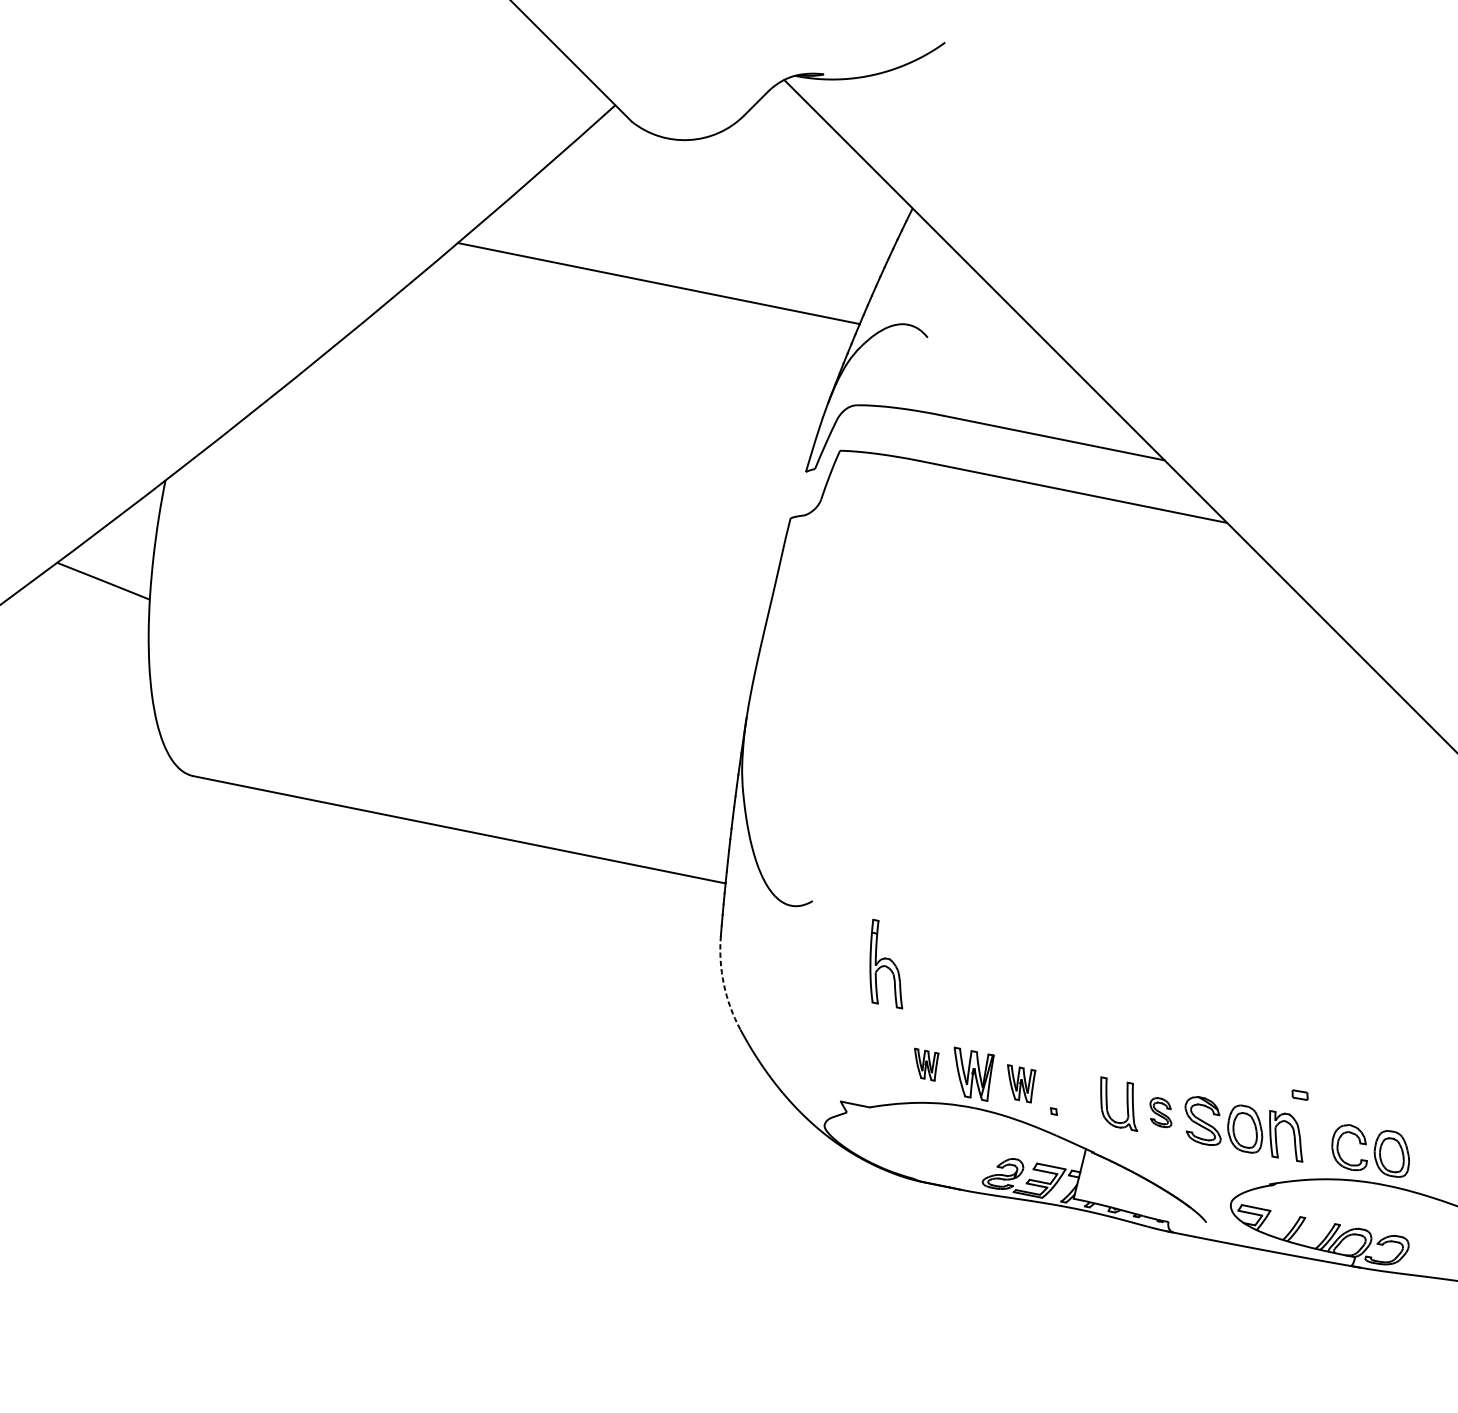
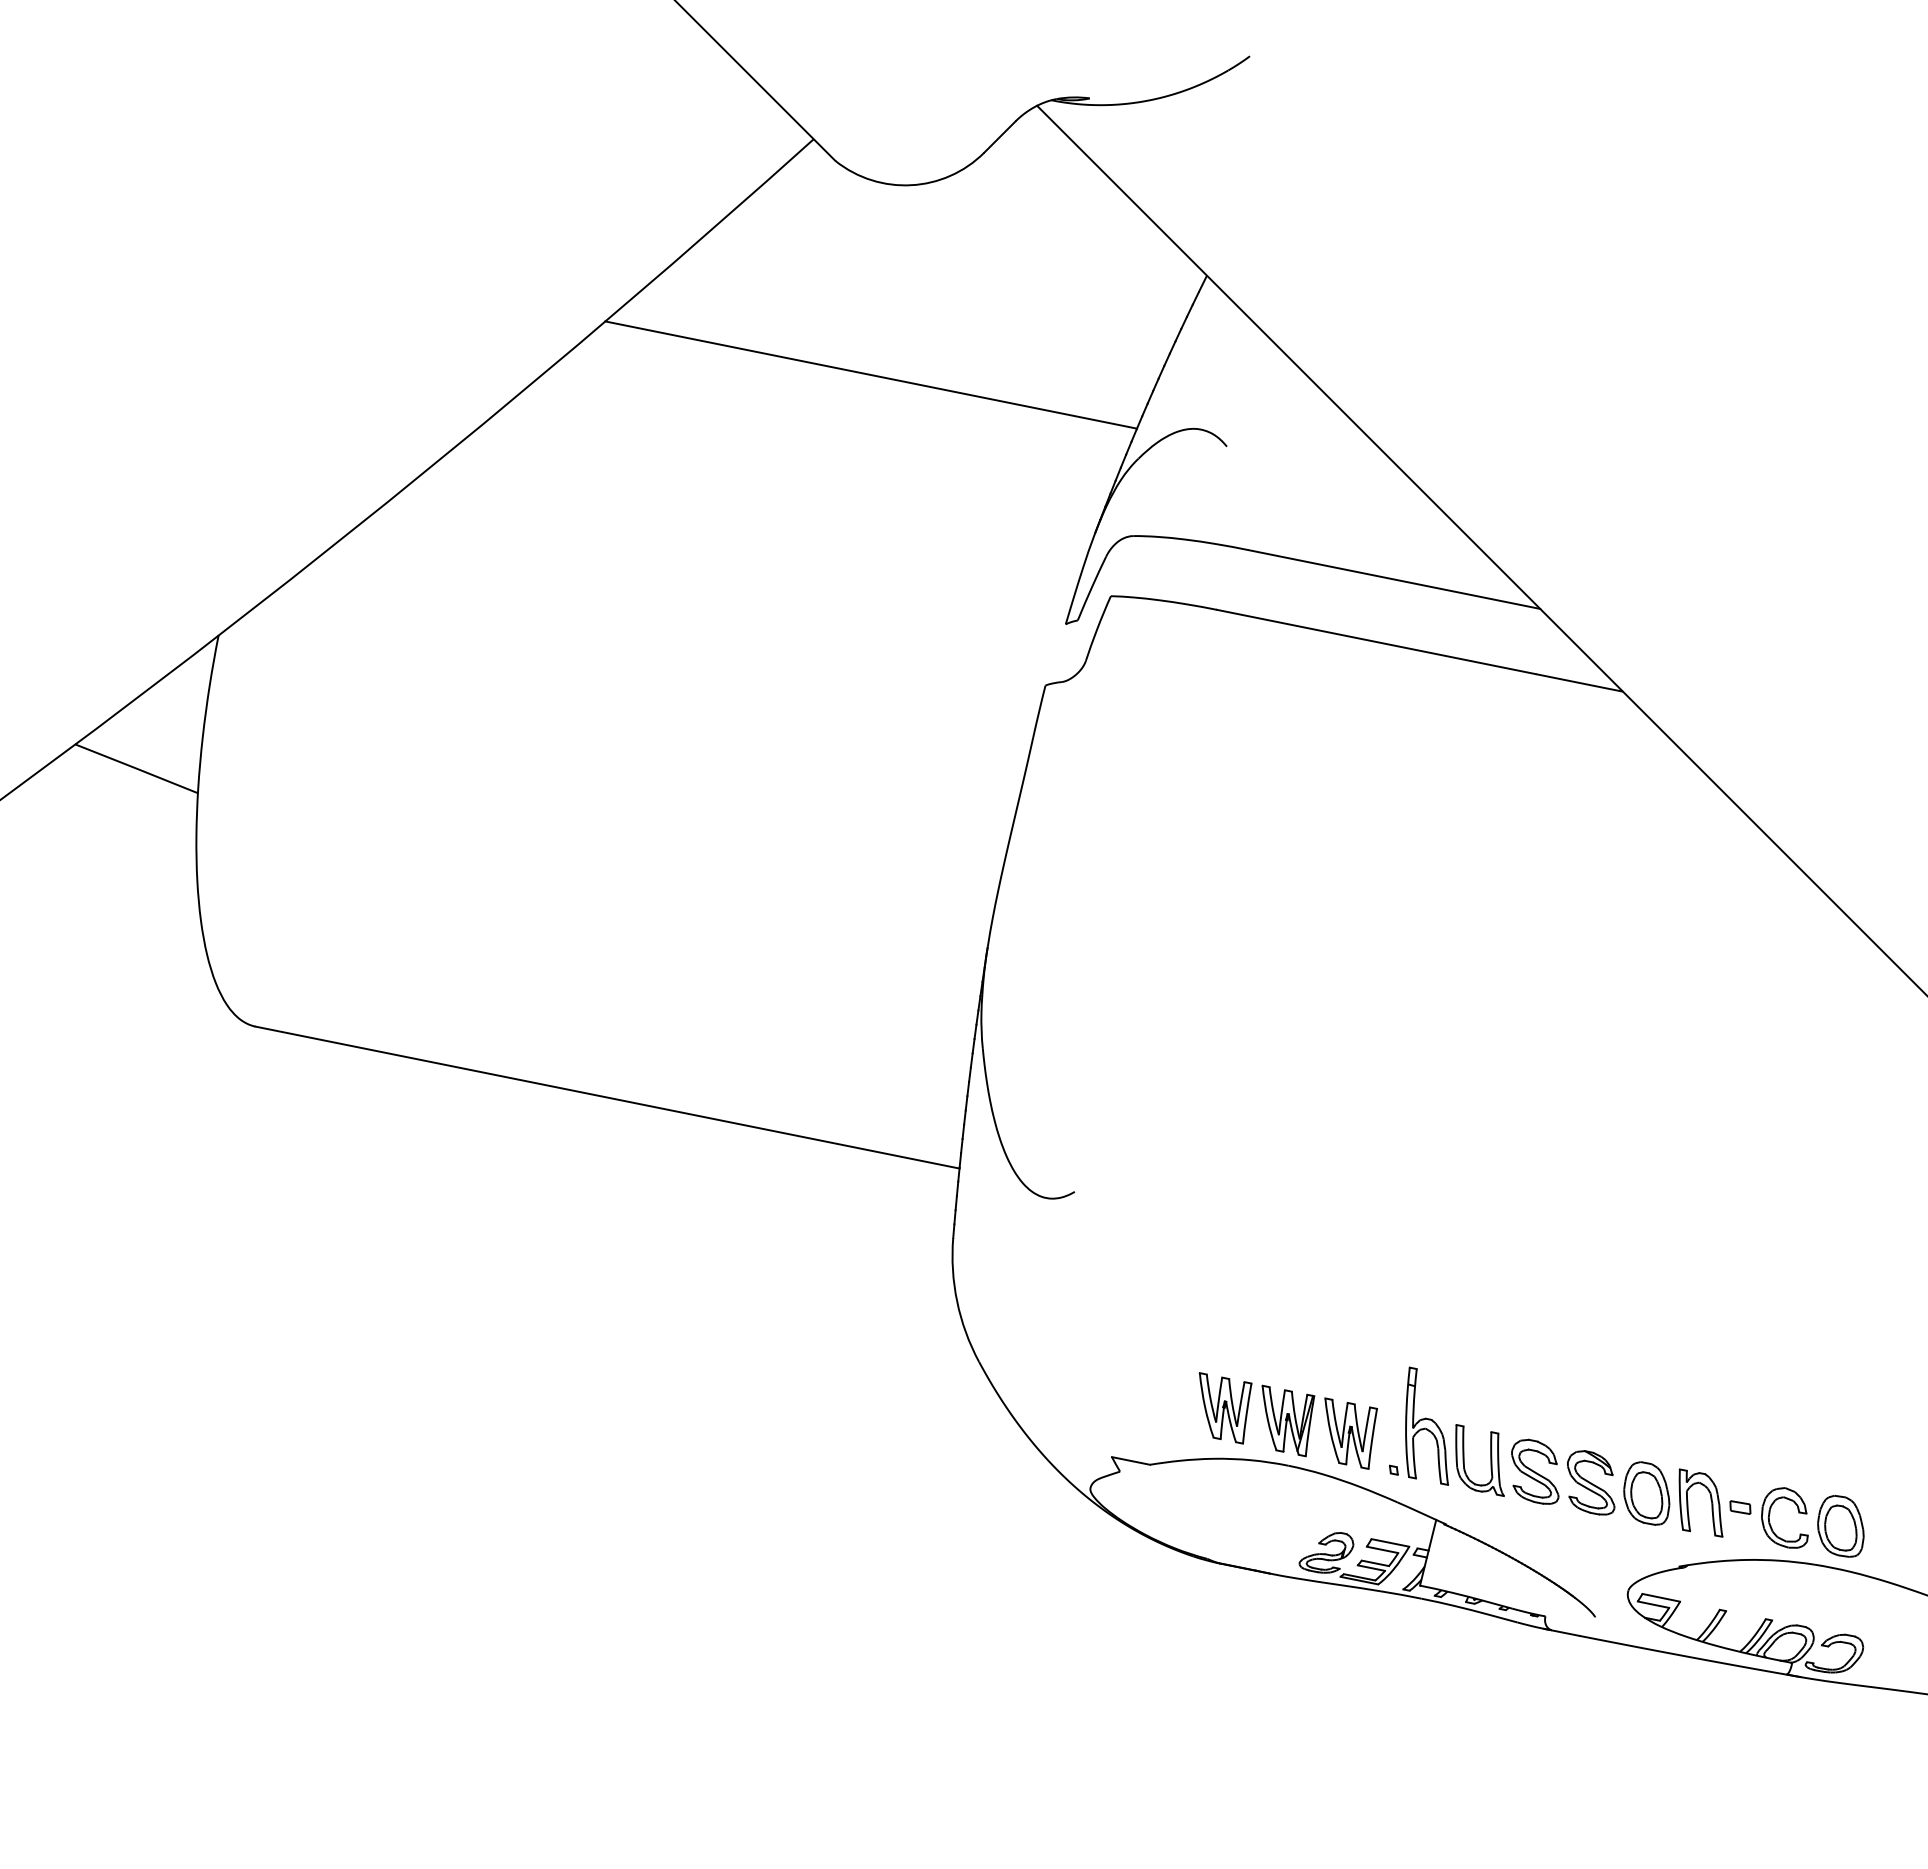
part: (886, 963) -> (1427, 1425), moved
arc: (724, 983) -> (957, 1301), dashed -> solid
part: (926, 1064) -> (1225, 1408), size x1.67
part: (1021, 1083) -> (1350, 1433), size x1.43
part: (1300, 1095) -> (1740, 1507), moved
part: (1161, 1112) -> (1535, 1471), size x1.67

